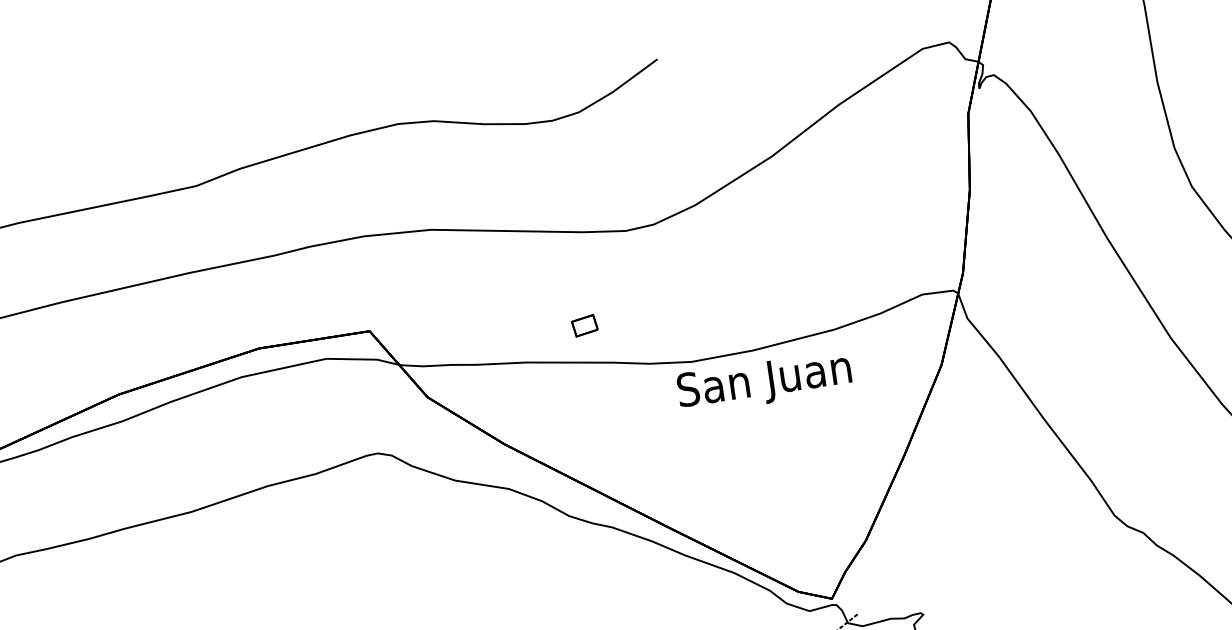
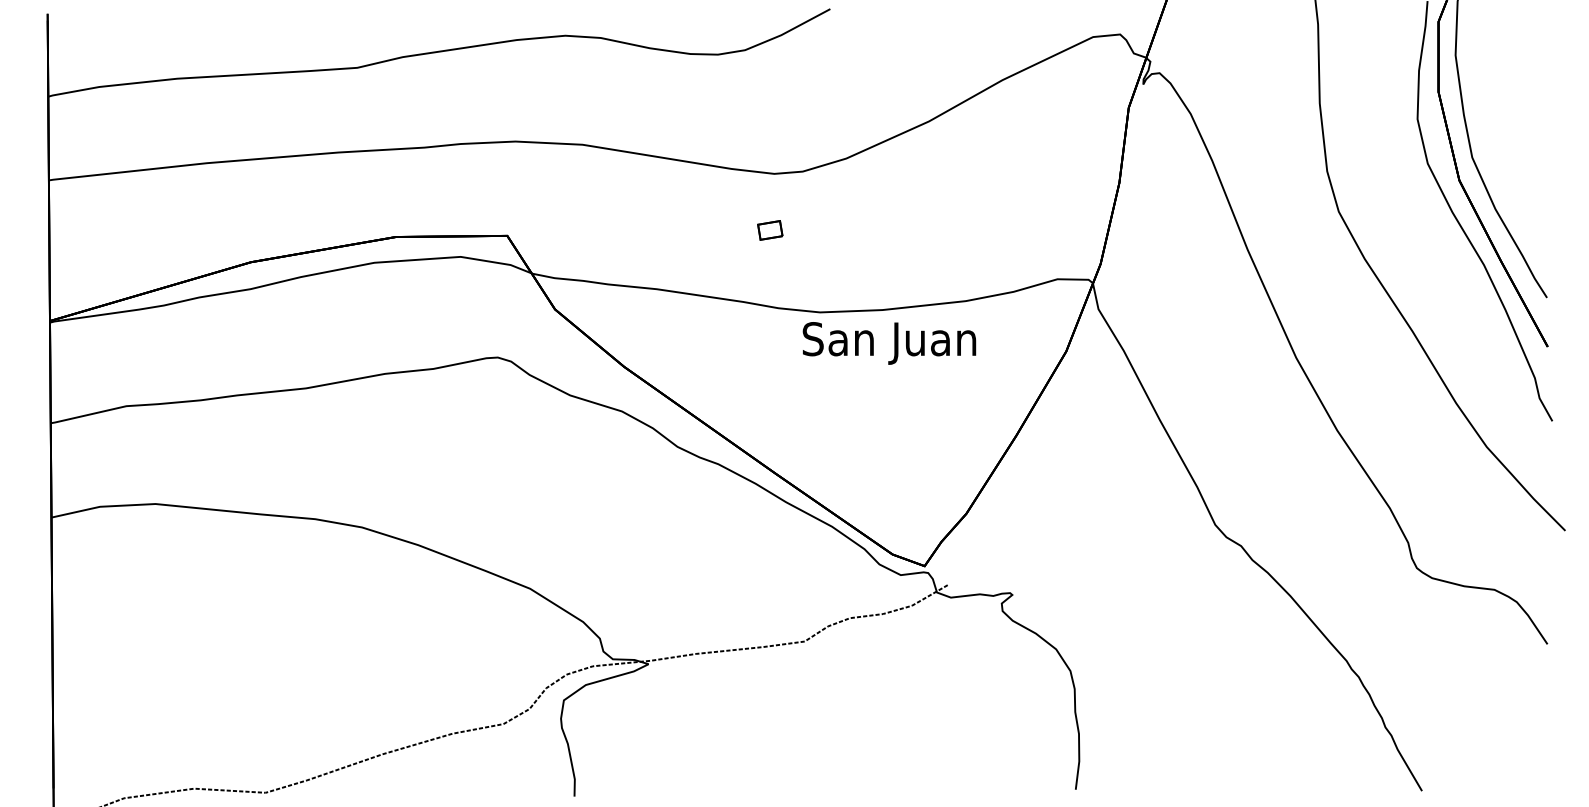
part: (585, 325) -> (770, 230), moved

